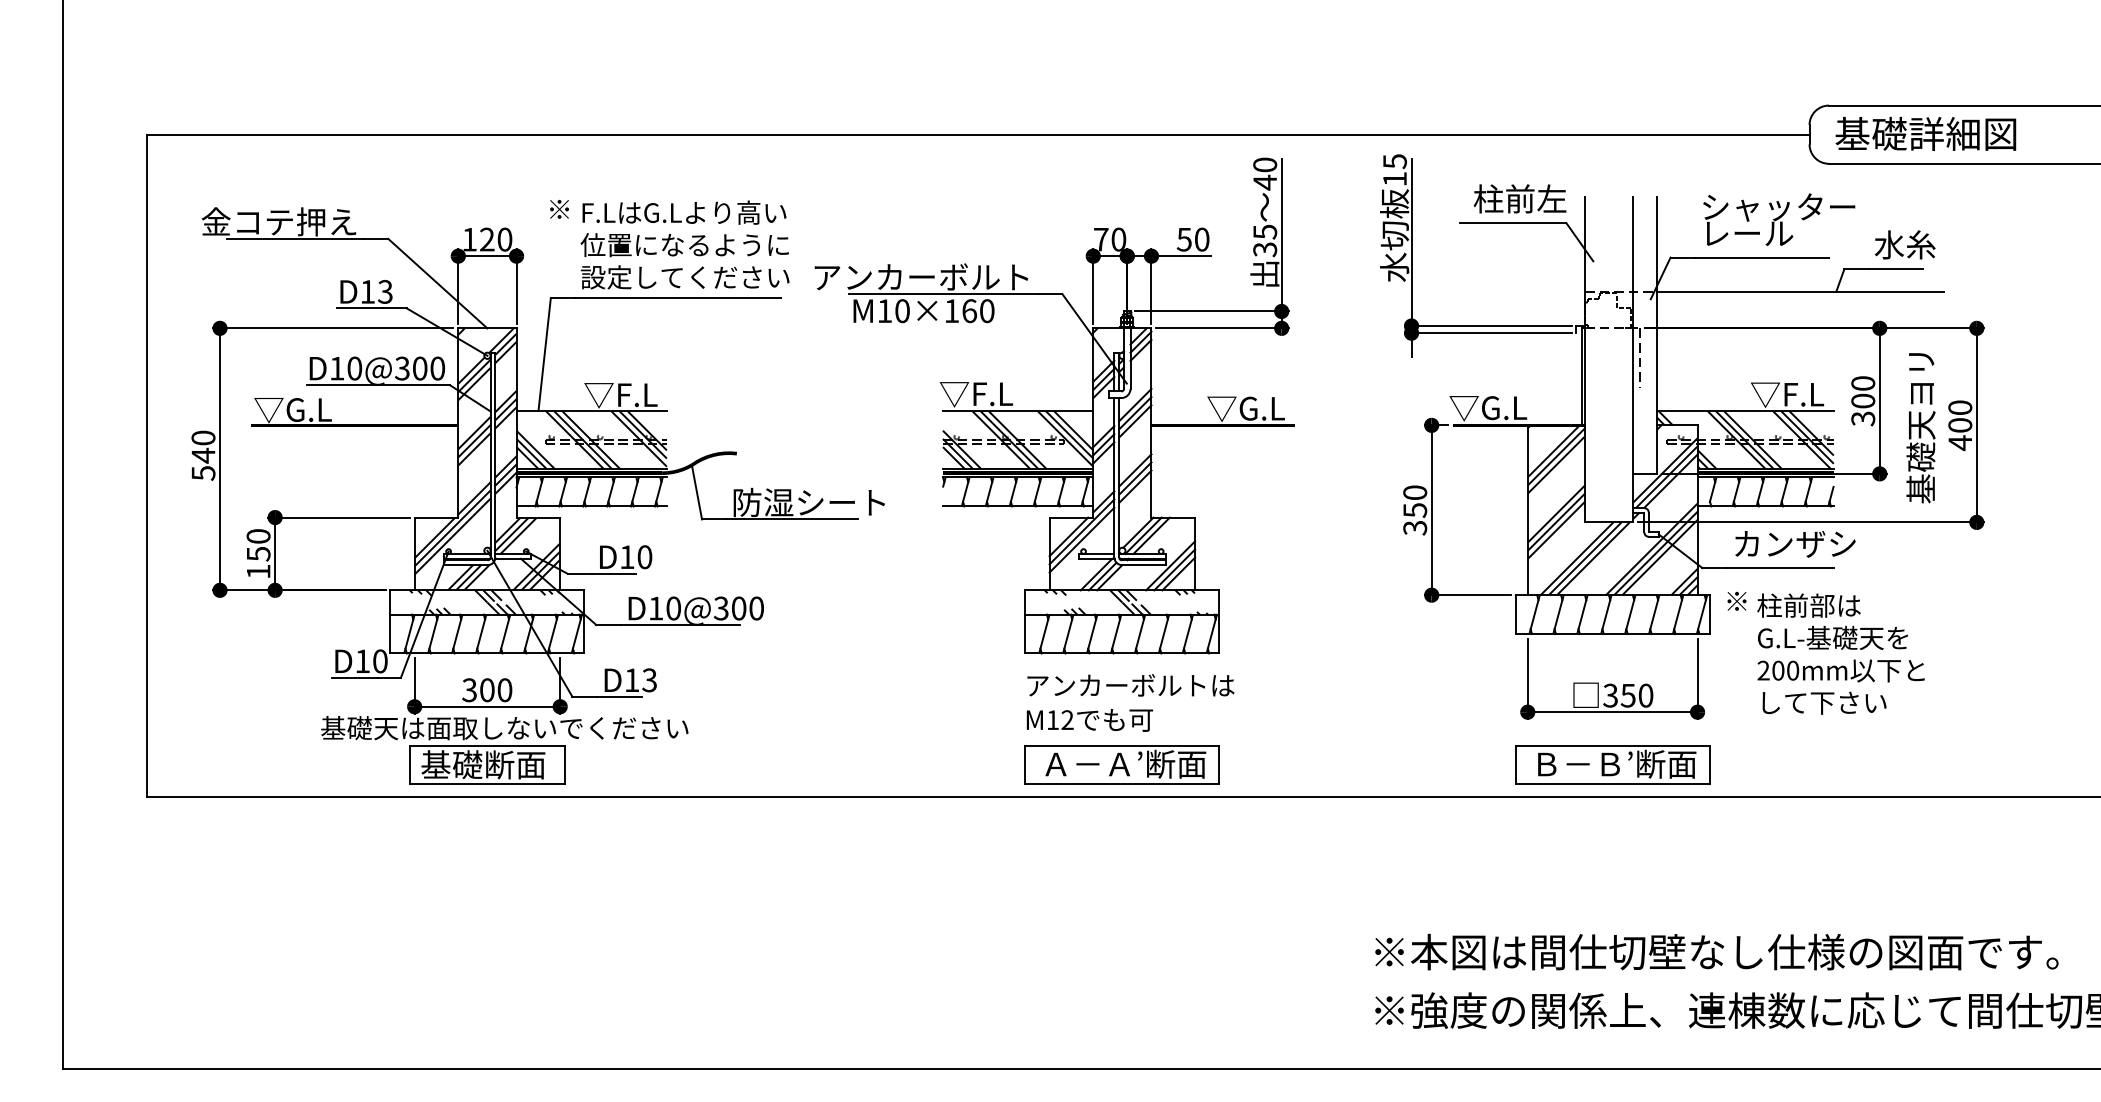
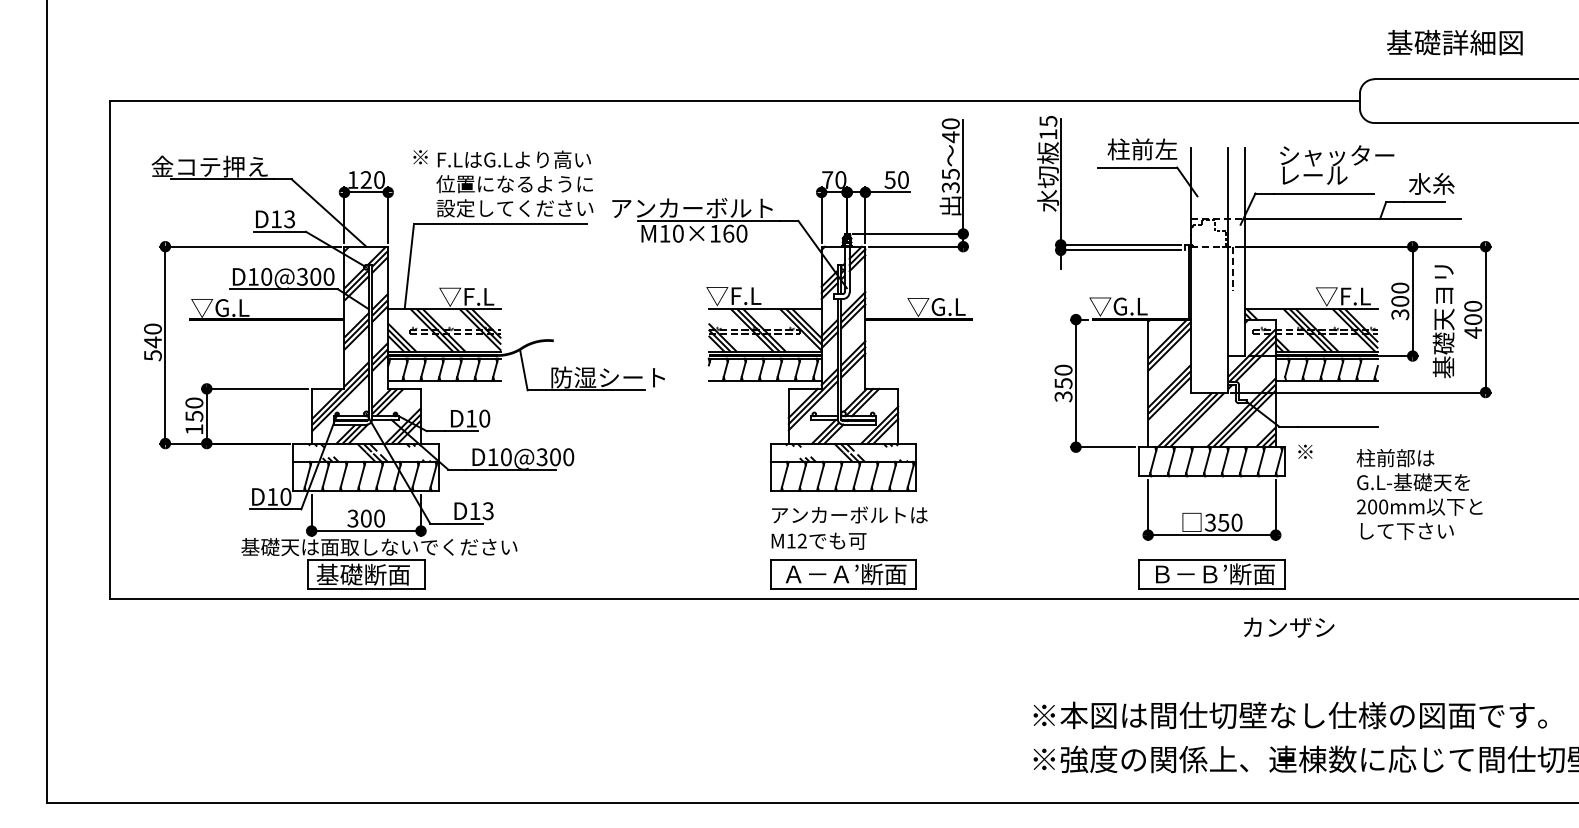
text: (1925, 133) -> (1454, 42), moved
text: (1795, 544) -> (1289, 627), moved
text: (1840, 653) -> (1419, 494), moved

